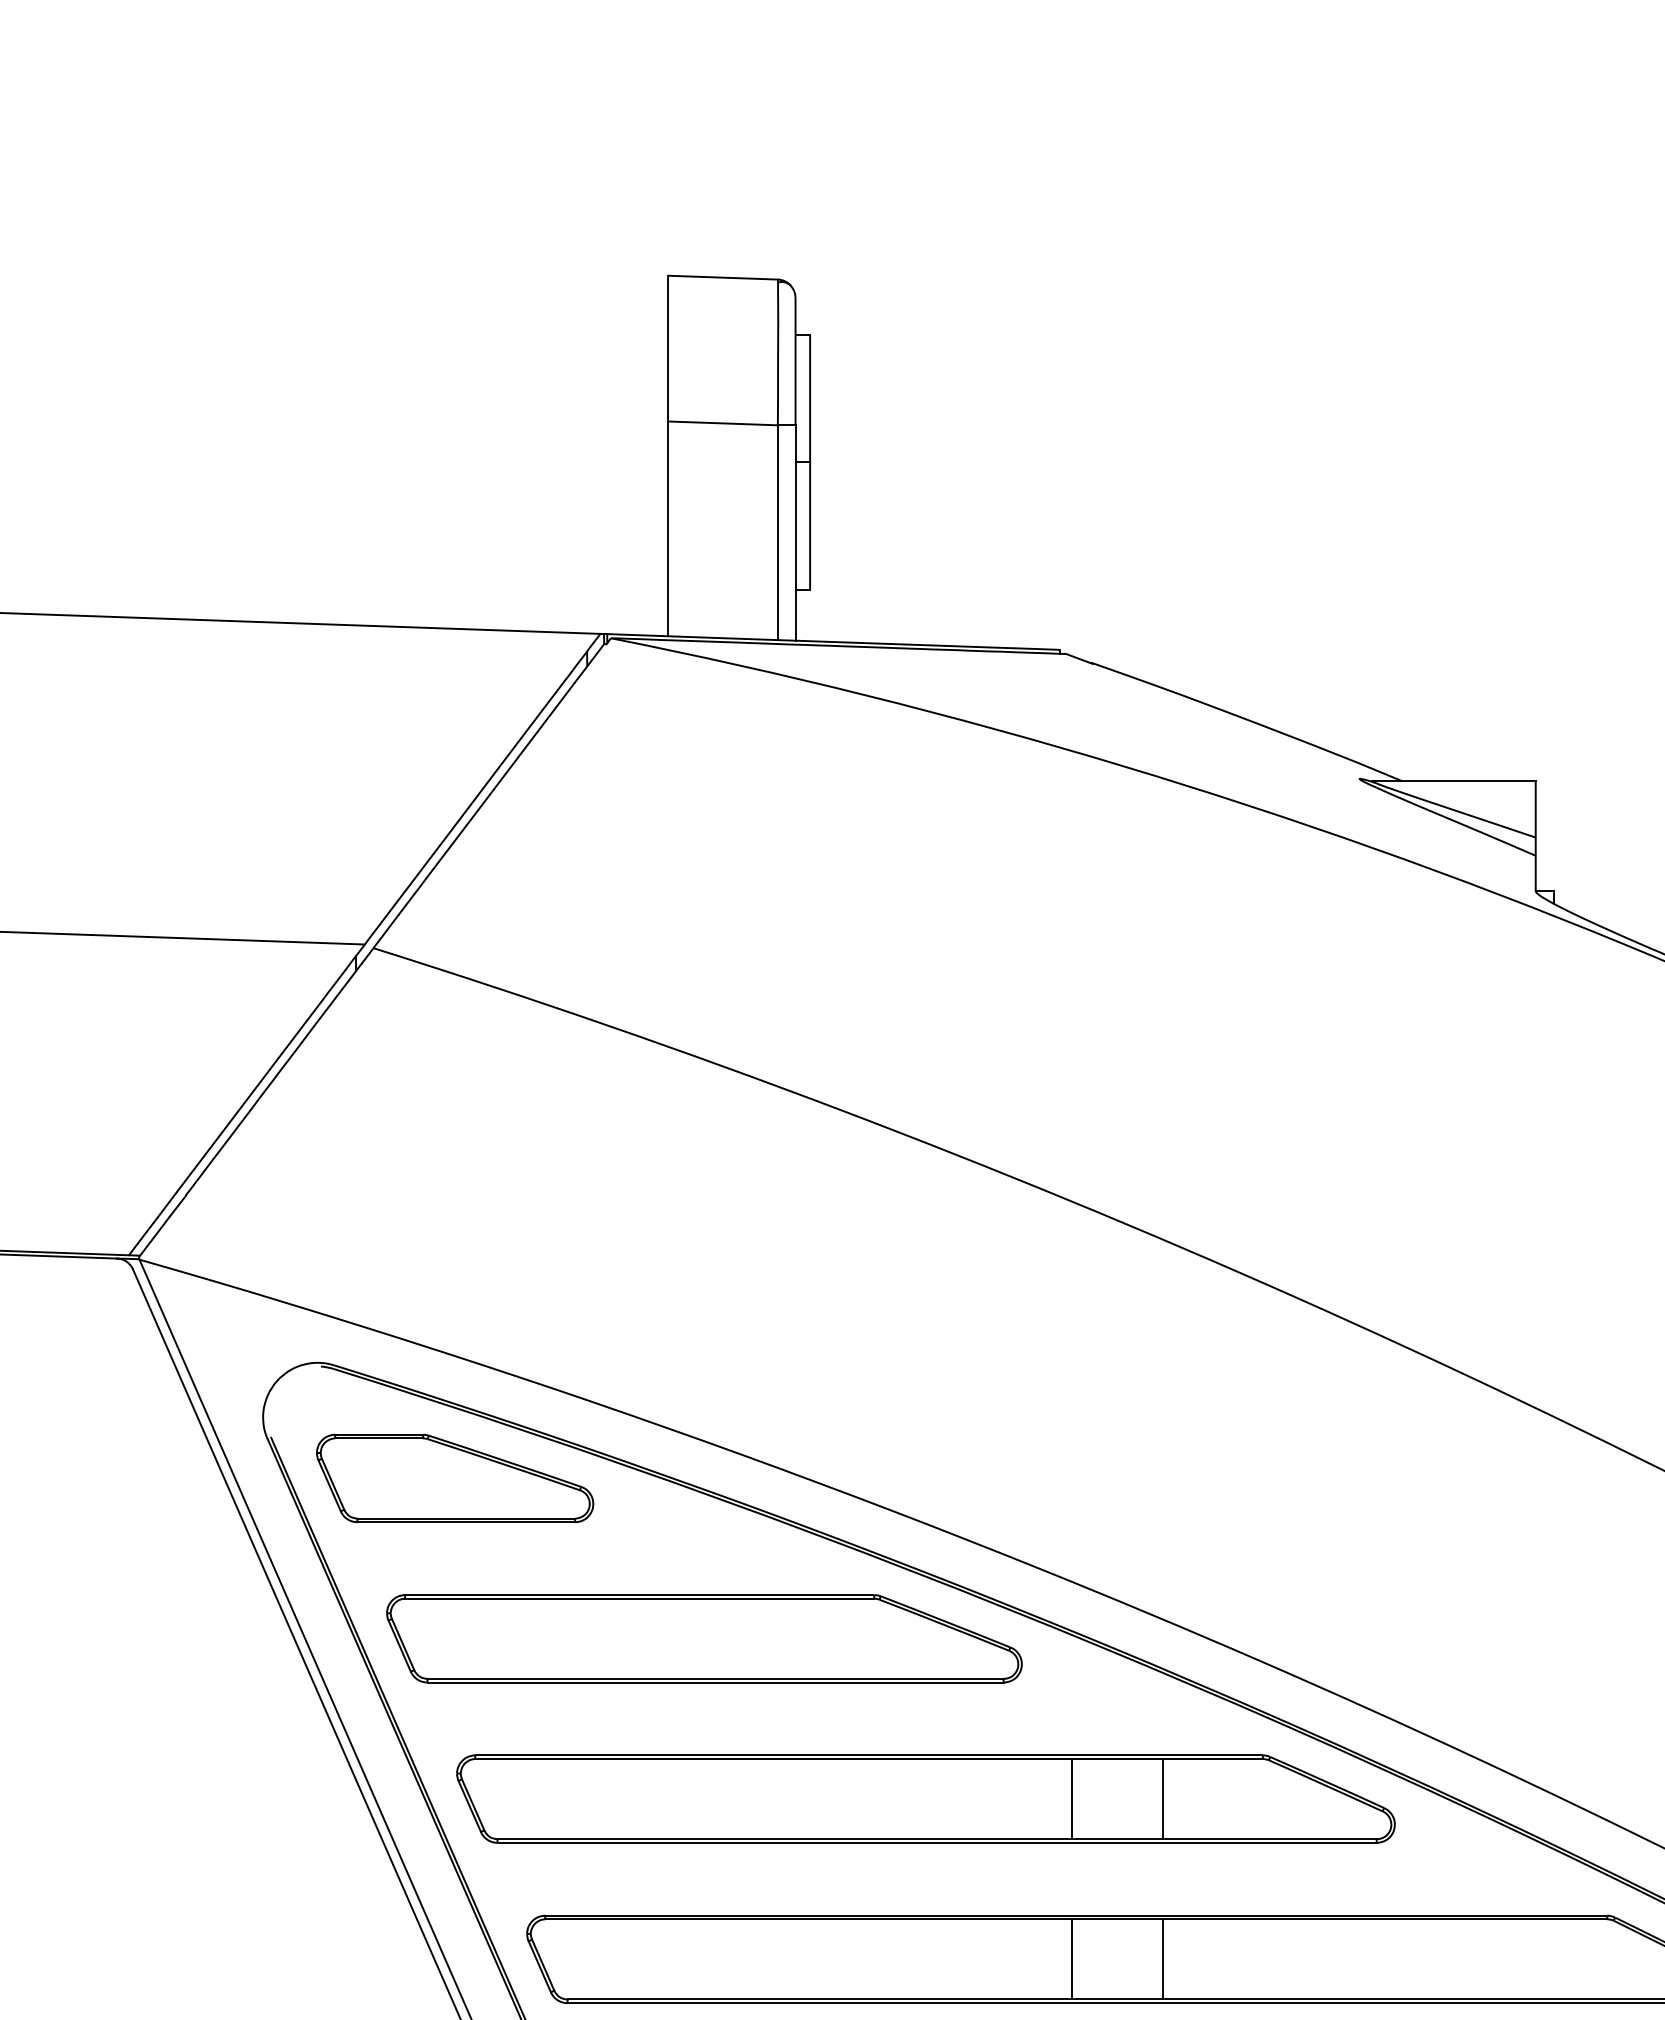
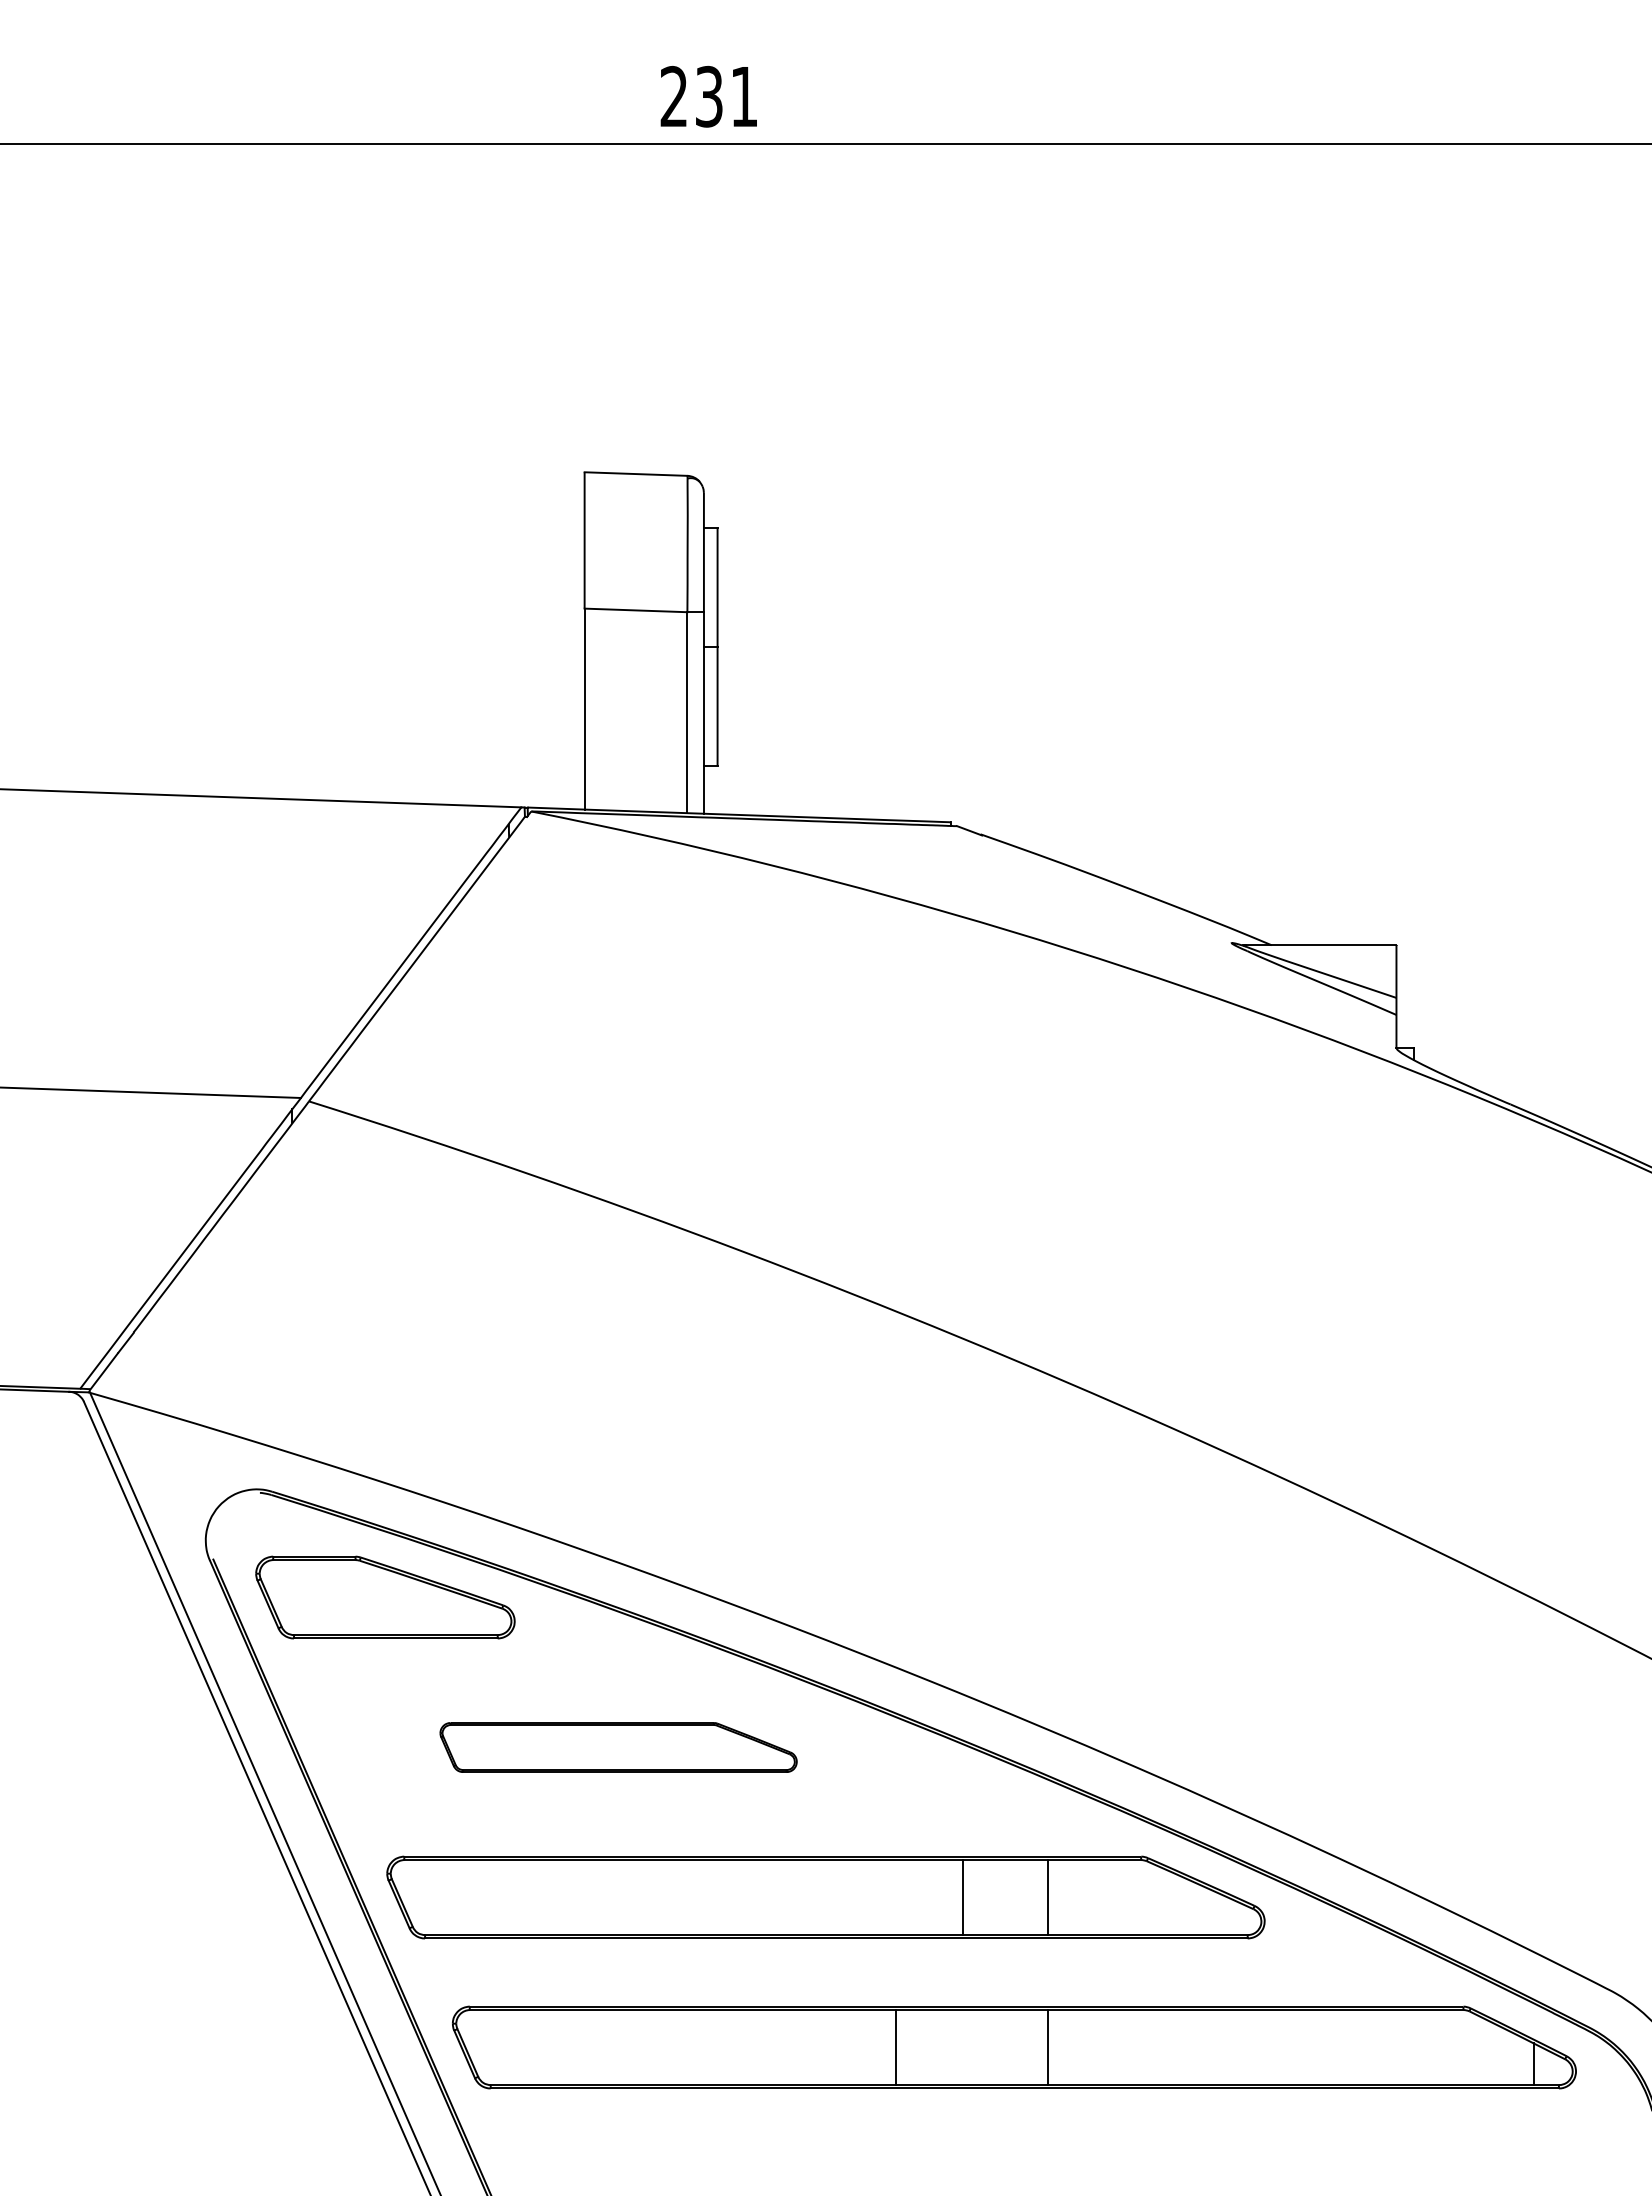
part: (704, 1638) -> (618, 1747), size x0.6
line: (1071, 1959) -> (895, 2047), moved

